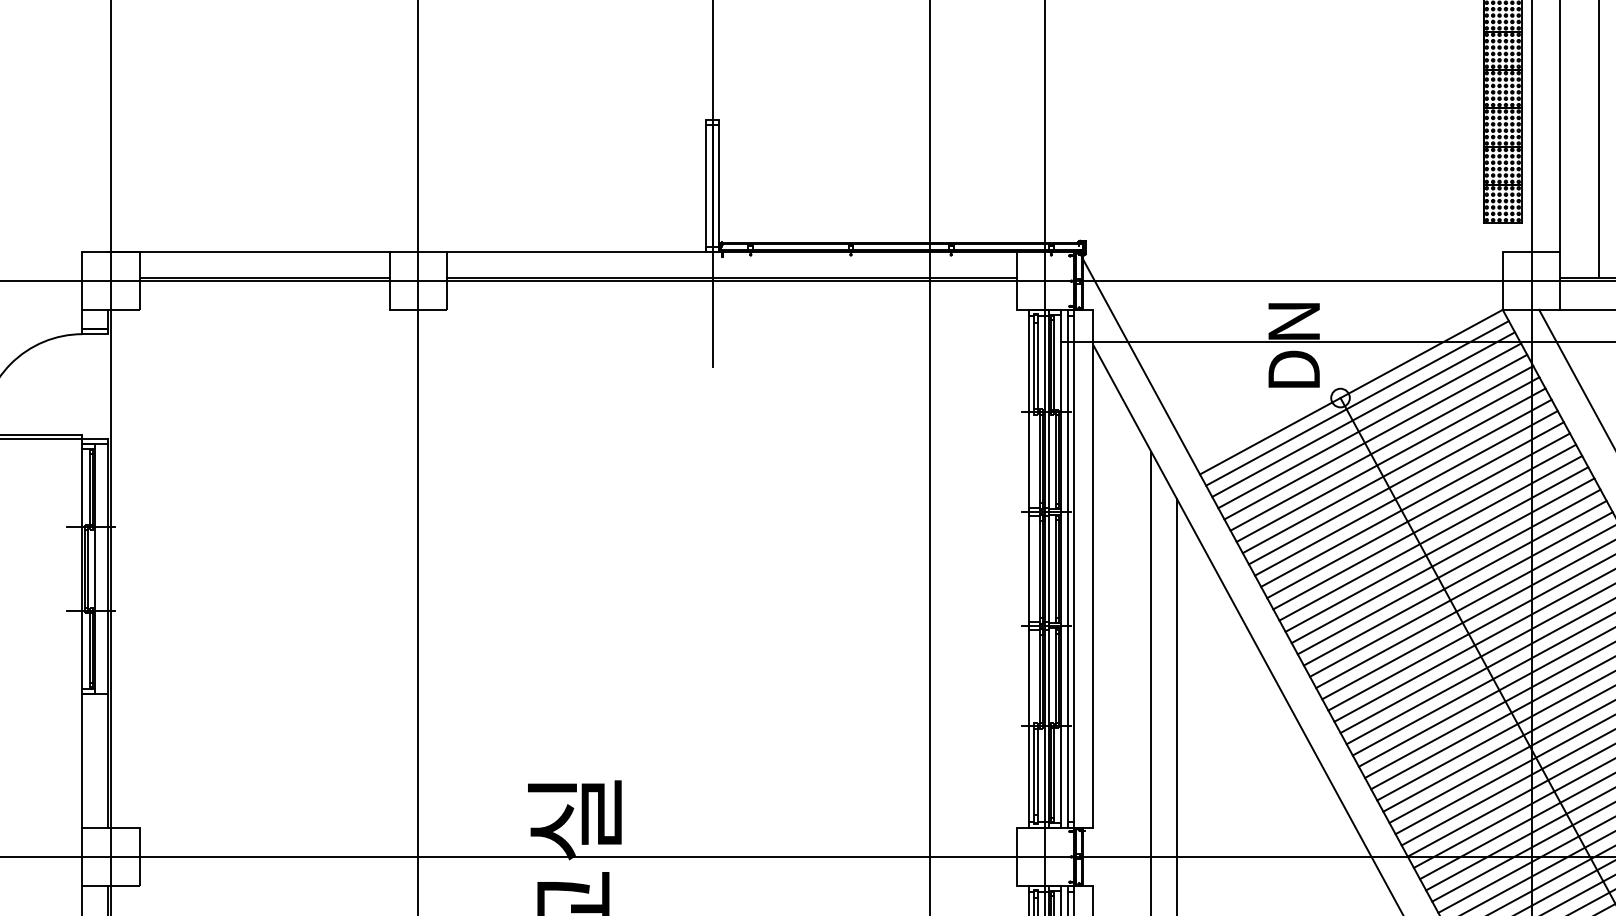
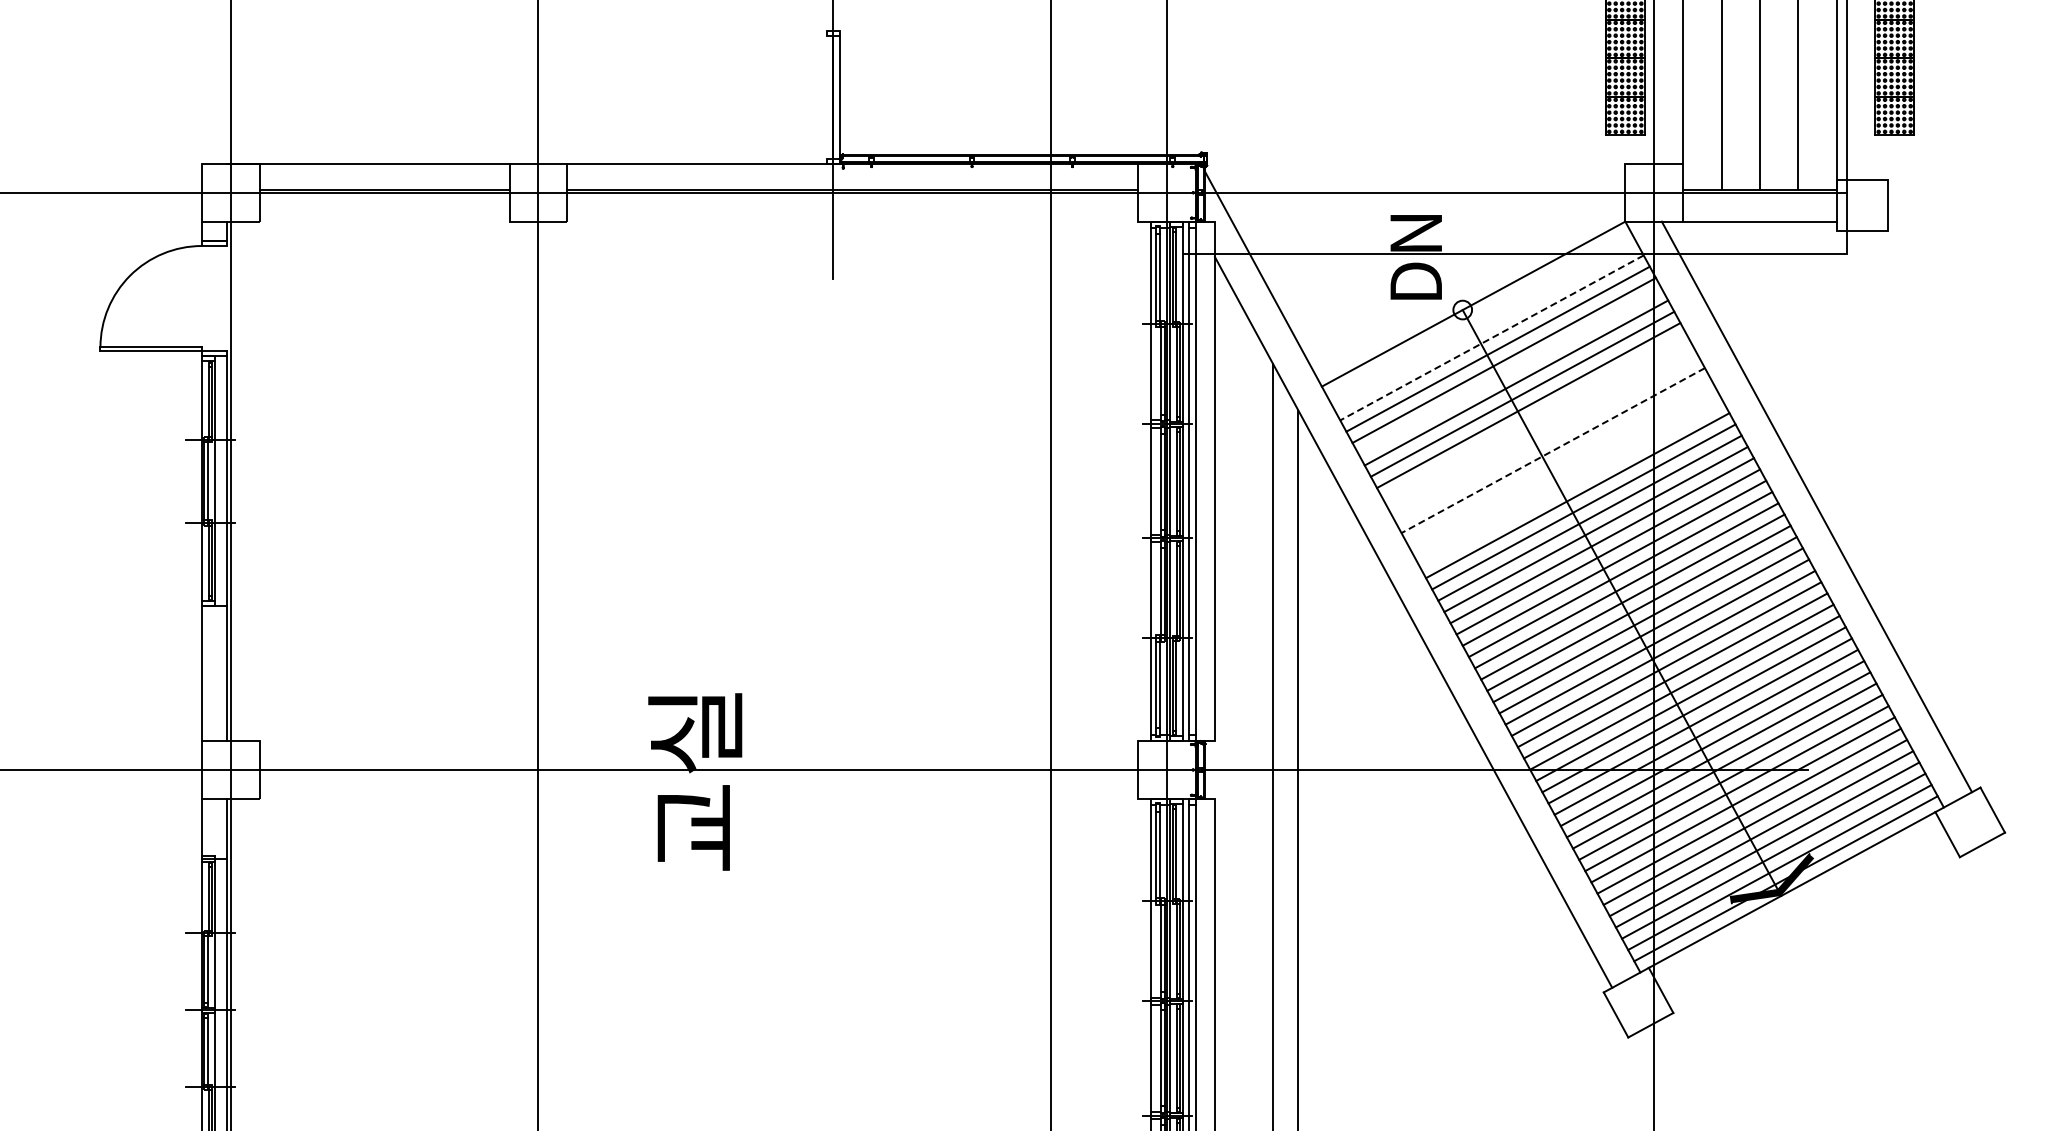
line: (706, 187) -> (827, 99), removed
line: (1357, 402) -> (1479, 314), removed
line: (1363, 414) -> (1485, 326), removed
line: (1369, 425) -> (1491, 337), solid -> dashed
line: (1388, 459) -> (1510, 371), removed
line: (1412, 504) -> (1534, 416), removed
line: (1418, 515) -> (1540, 427), removed
line: (1424, 526) -> (1546, 438), removed
line: (1431, 538) -> (1553, 450), solid -> dashed
line: (1437, 549) -> (1559, 461), removed
line: (1443, 560) -> (1565, 472), removed
line: (1449, 571) -> (1571, 483), removed

